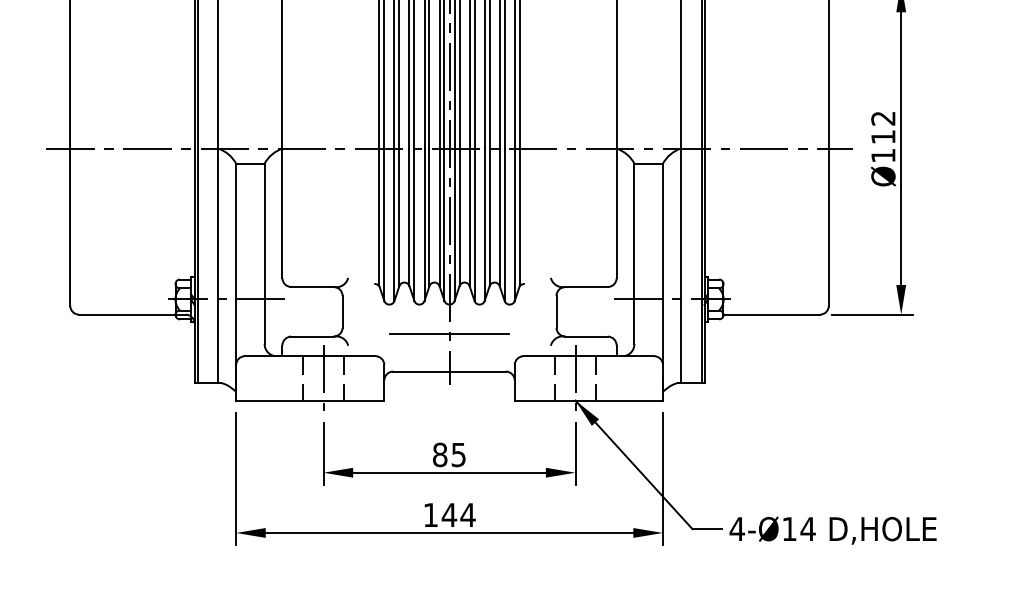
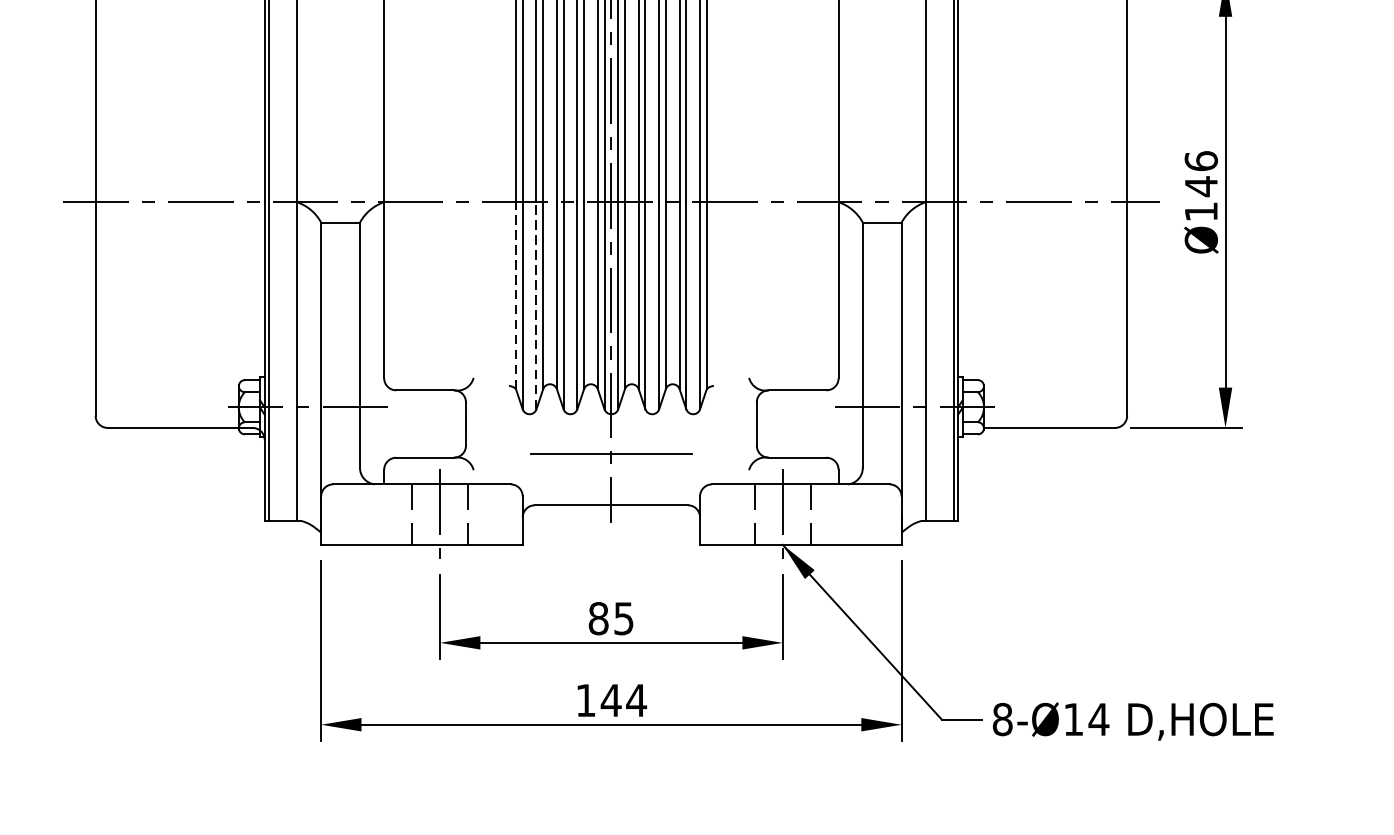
text: (883, 127) -> (1201, 173), Ø112 -> Ø146
line: (379, 217) -> (516, 295), solid -> dashed
line: (394, 224) -> (536, 305), solid -> dashed
text: (736, 528) -> (1001, 718), 4-Ø14 -> 8-Ø14

